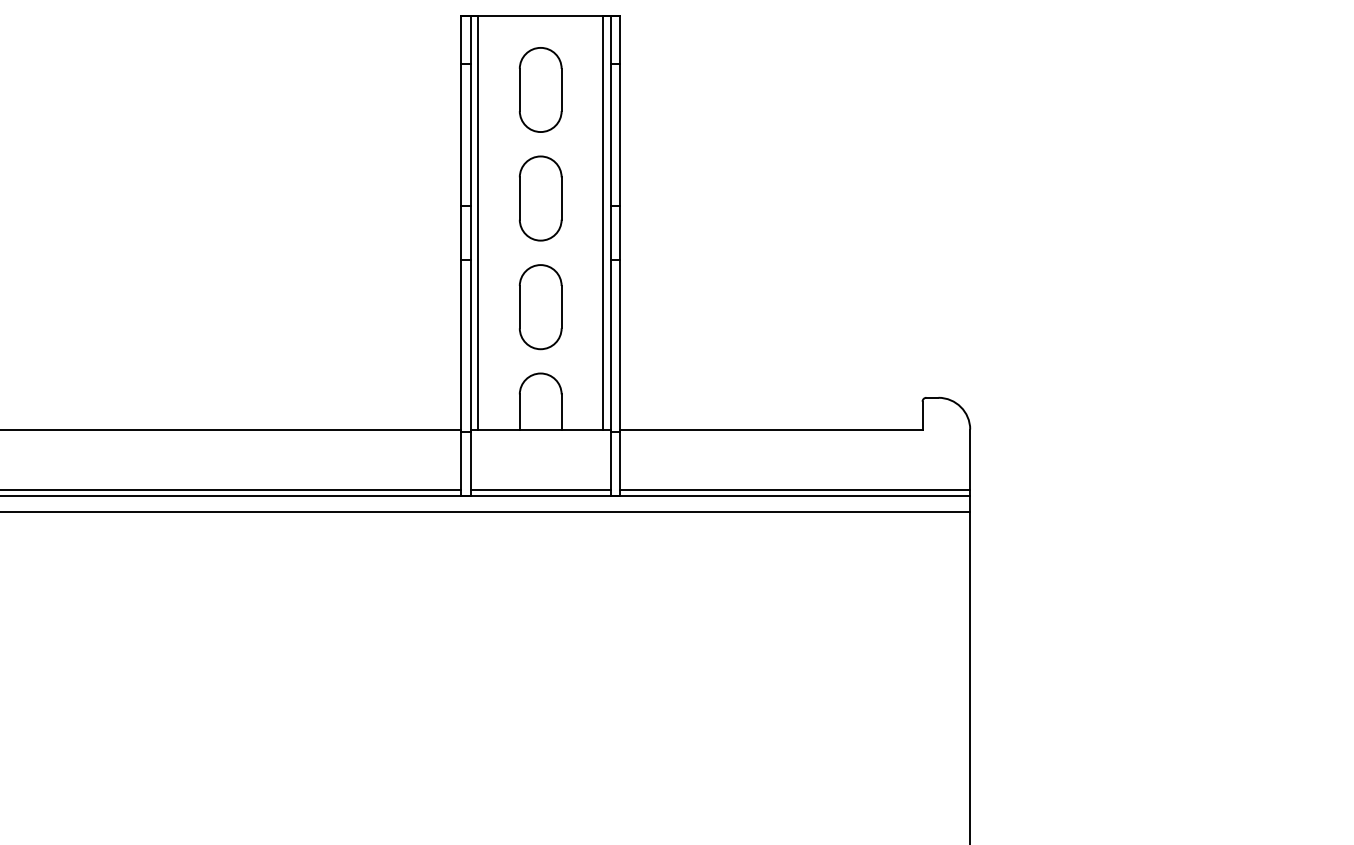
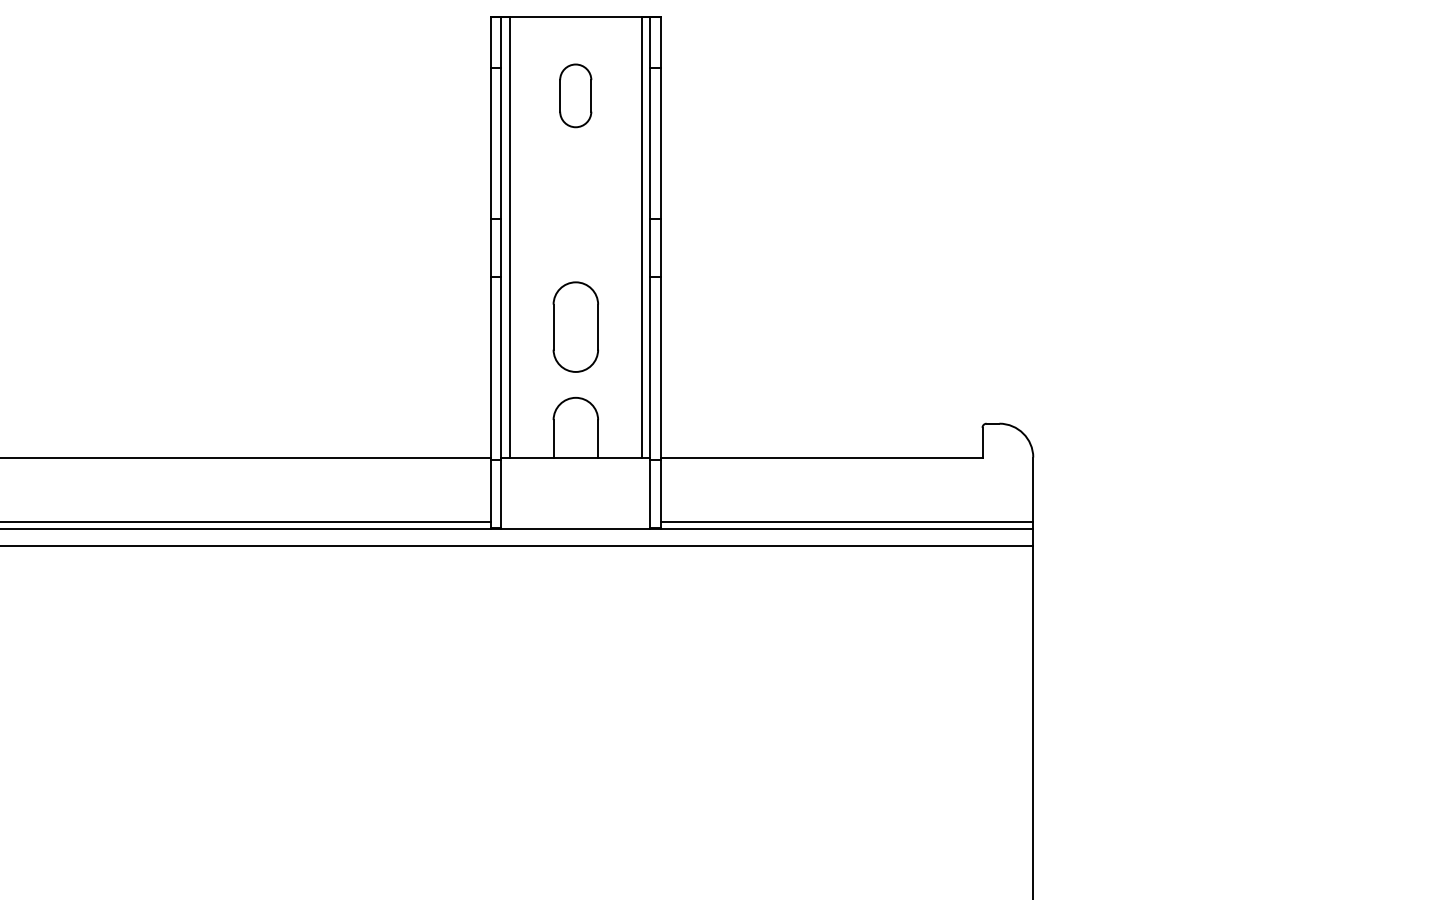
part: (540, 89) -> (575, 95), size x0.7
part: (540, 198) -> (575, 211), removed
line: (540, 489) -> (575, 521), removed

